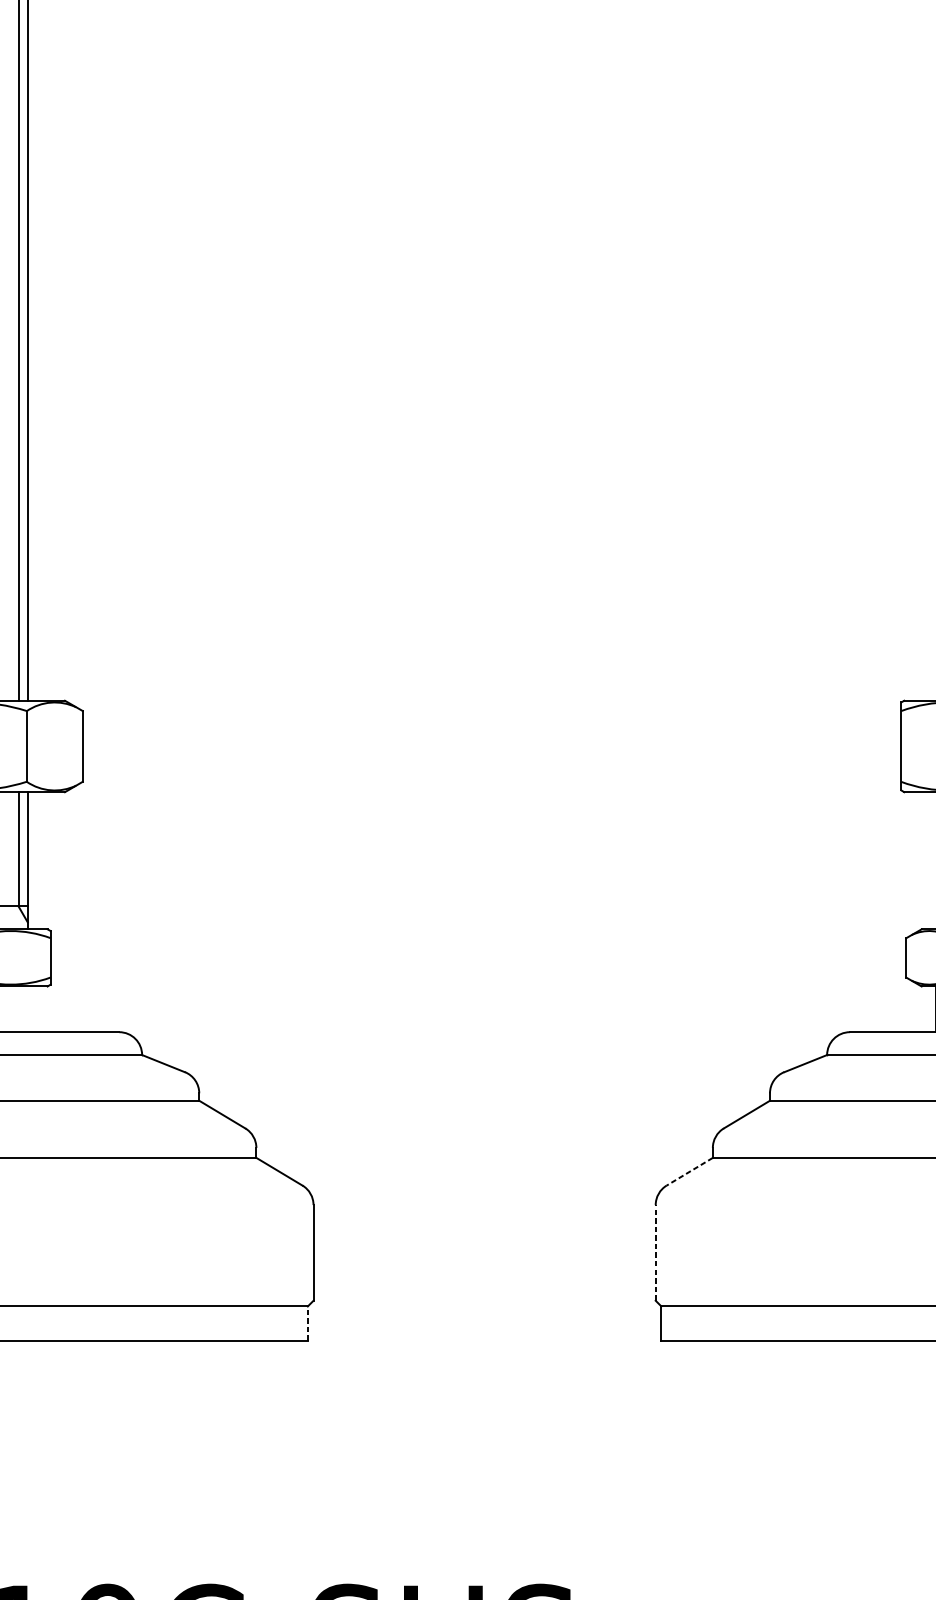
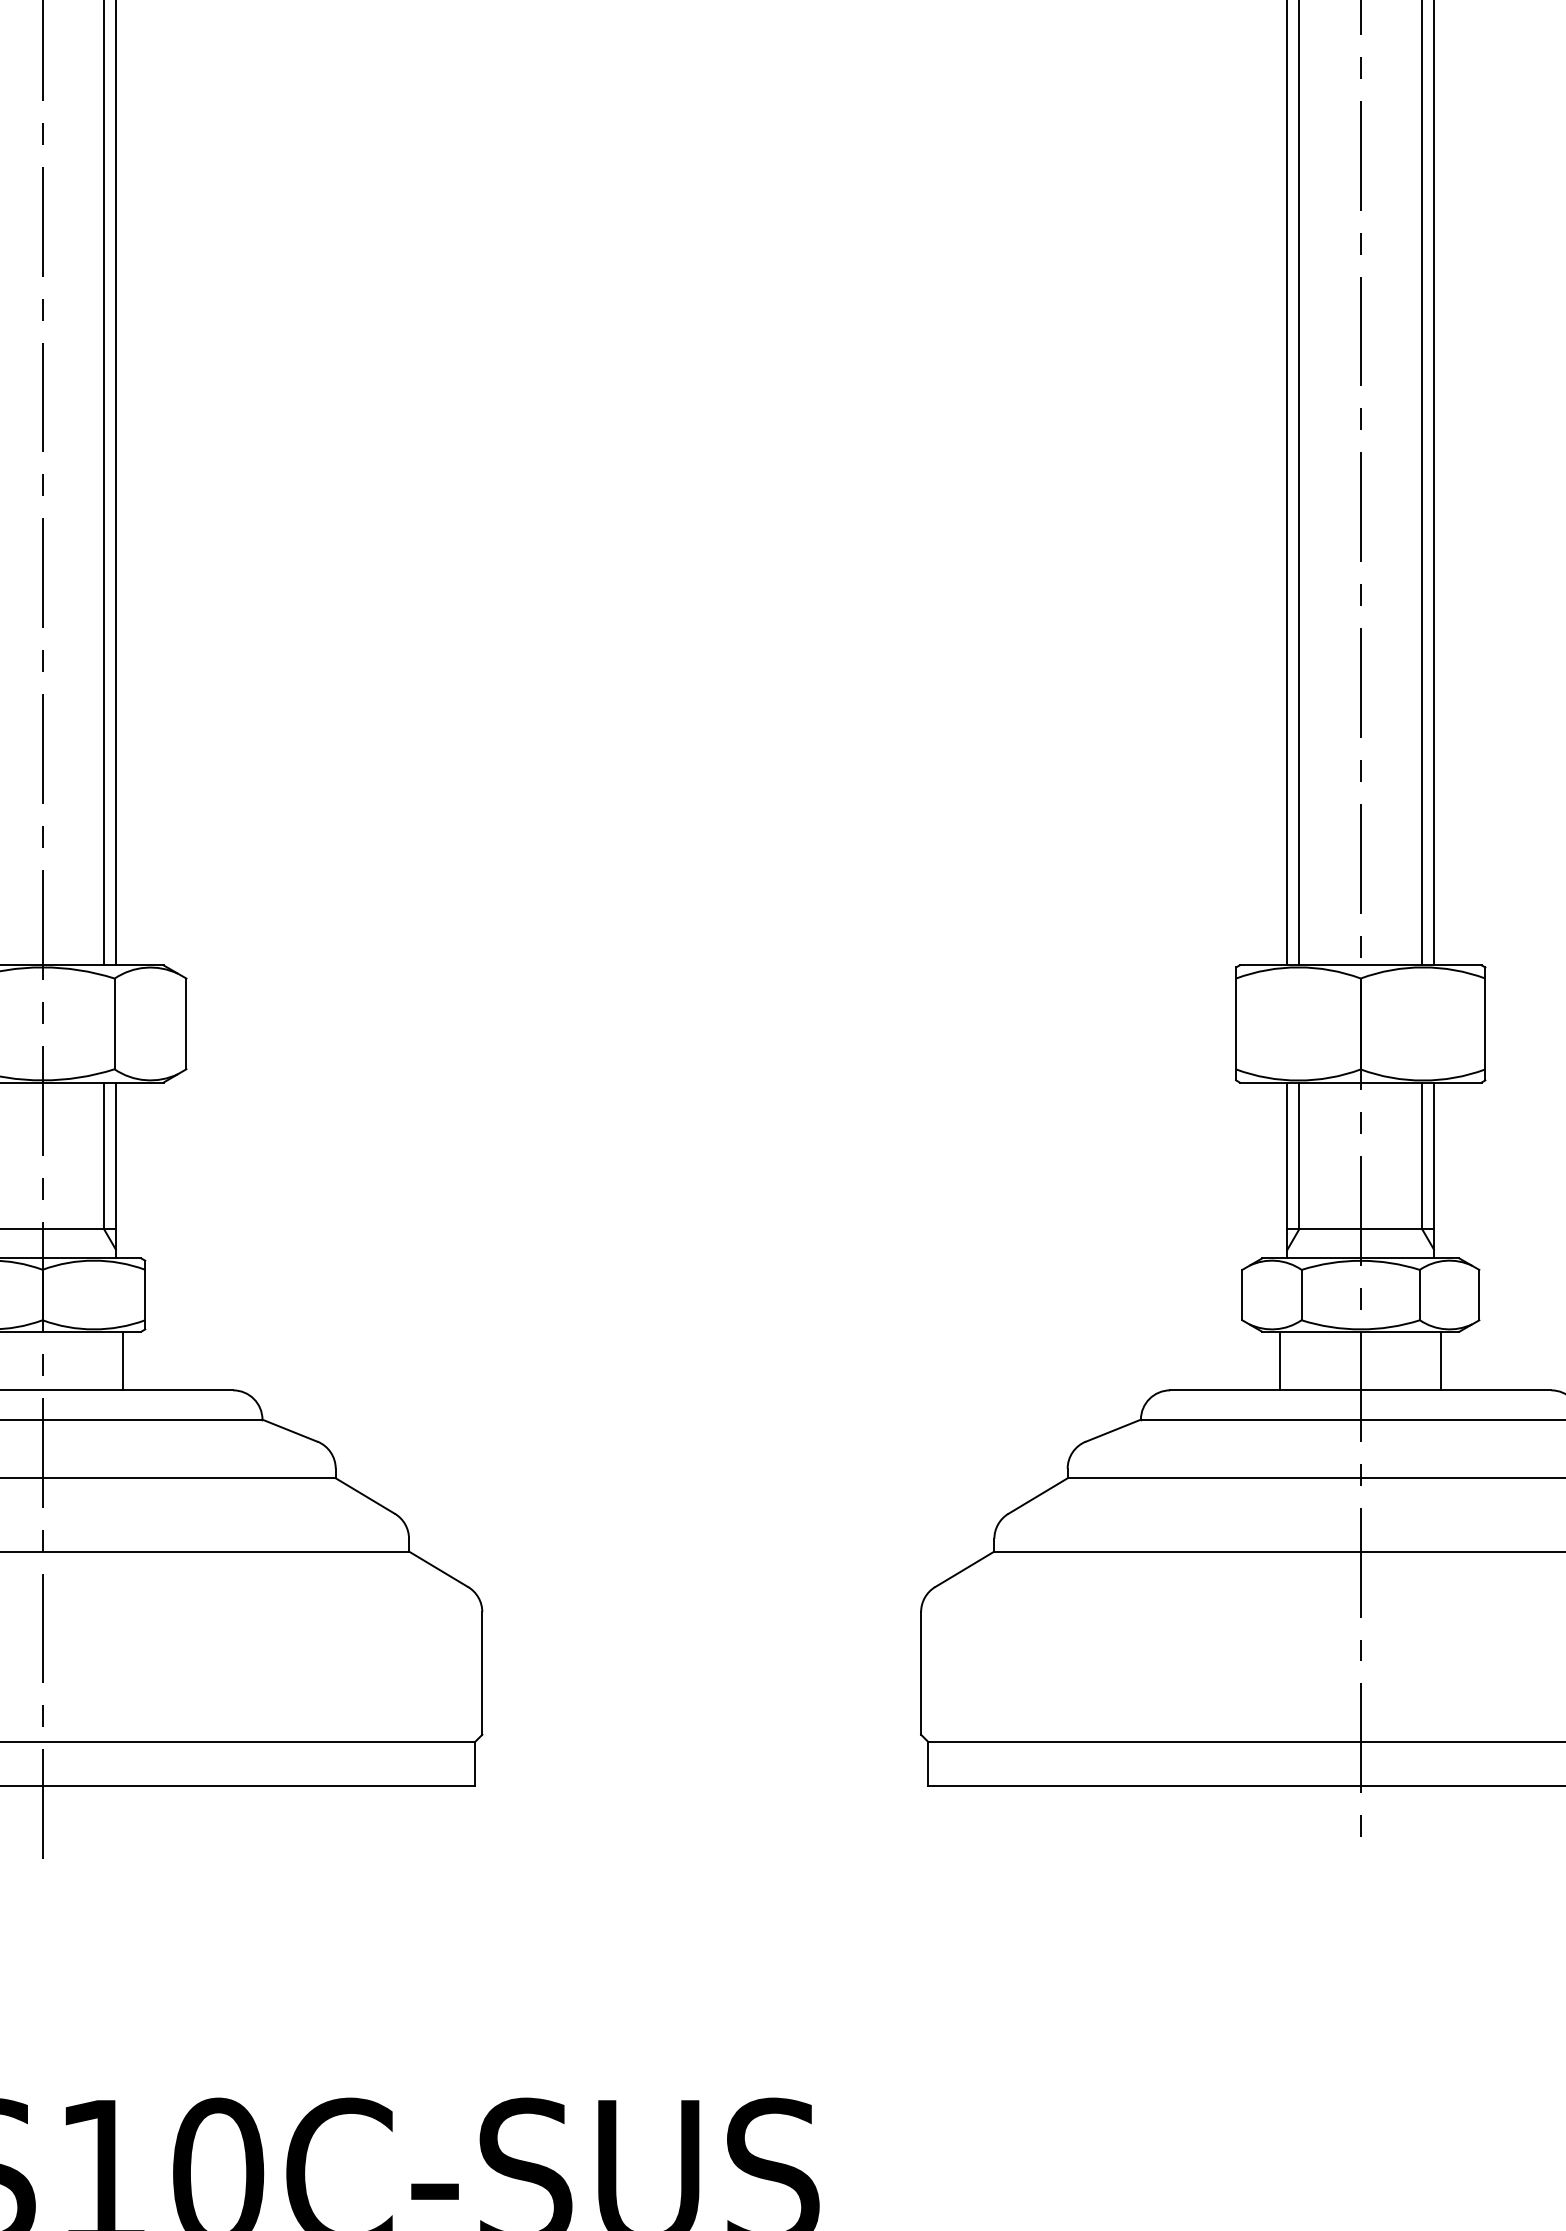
line: (33, 1008) -> (123, 1360), added
line: (689, 1171) -> (964, 1569), dashed -> solid
line: (656, 1252) -> (921, 1672), dashed -> solid
line: (307, 1323) -> (474, 1764), dashed -> solid

